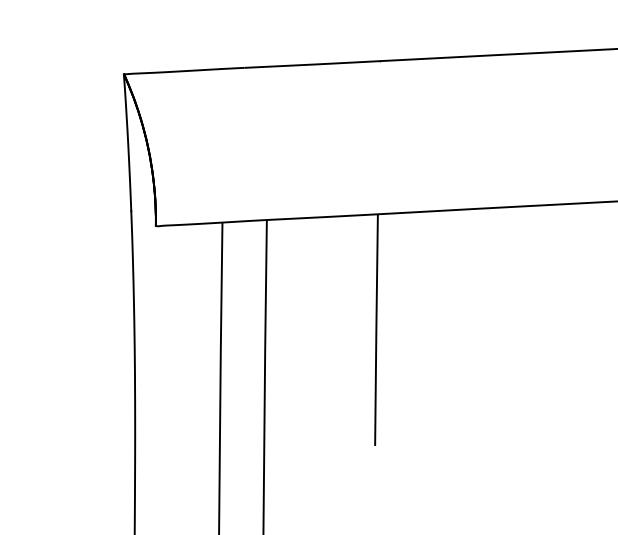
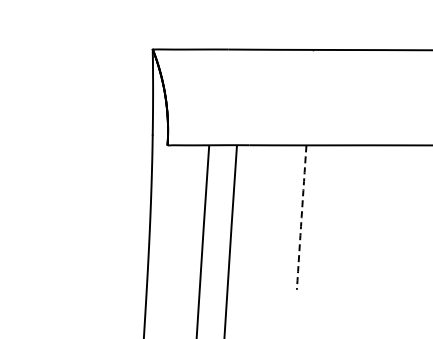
arc: (376, 329) -> (301, 217), solid -> dashed

